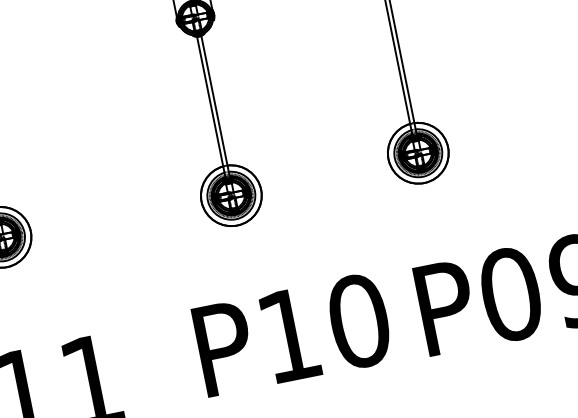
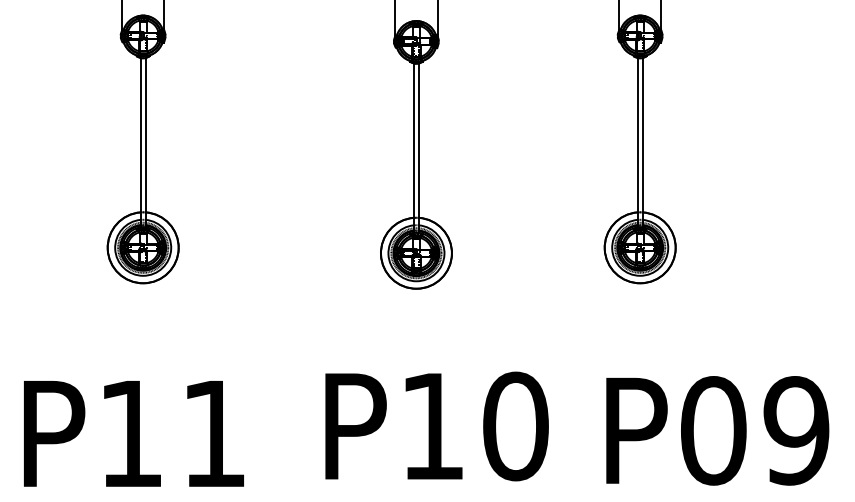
text: (292, 334) -> (436, 426), moved

